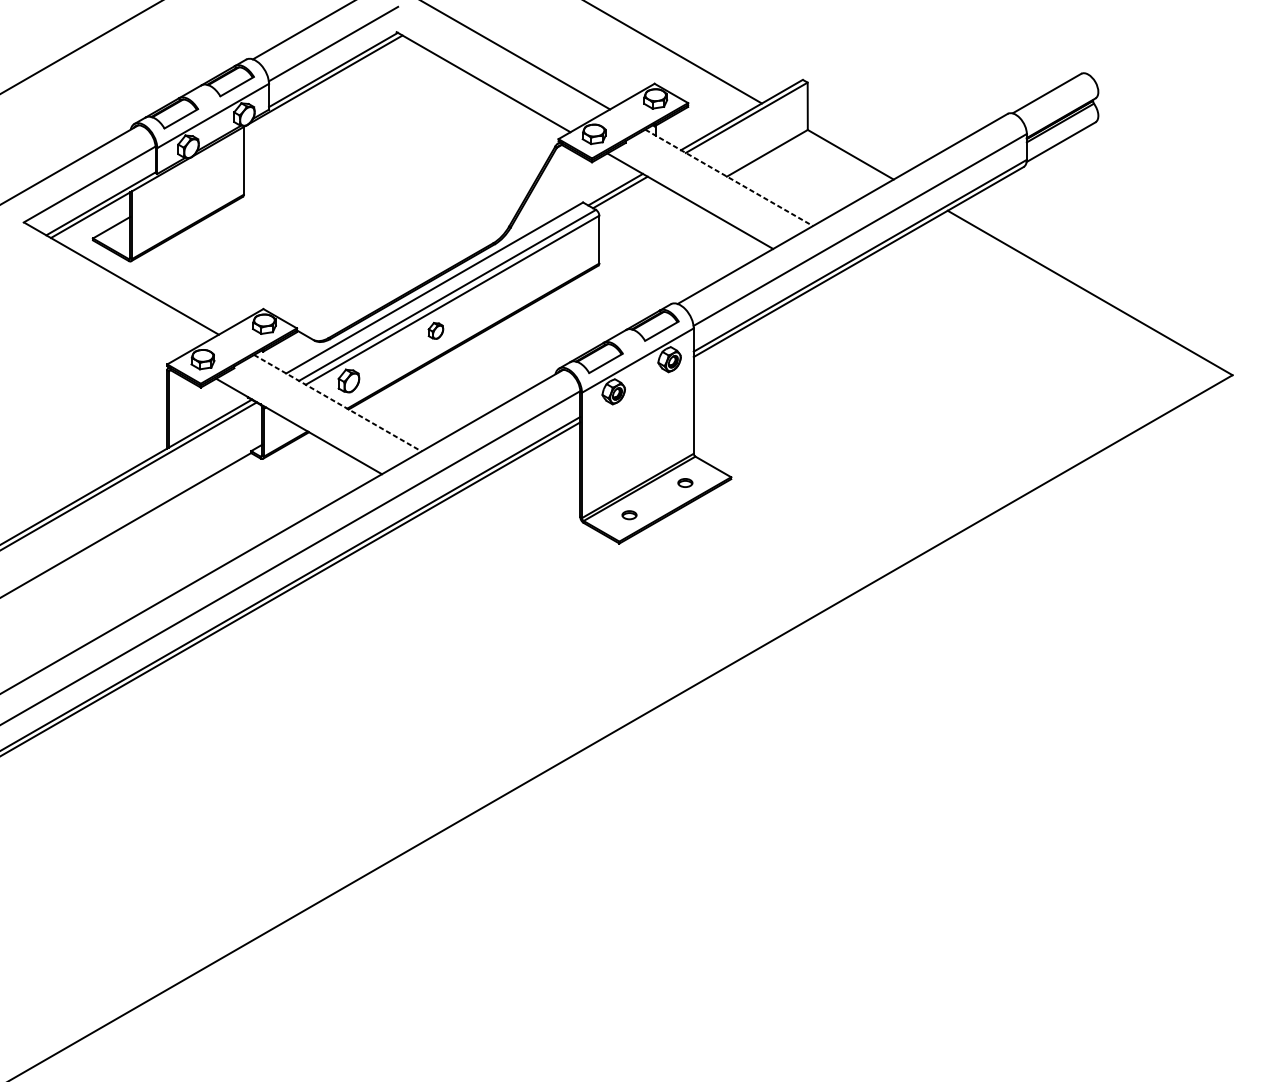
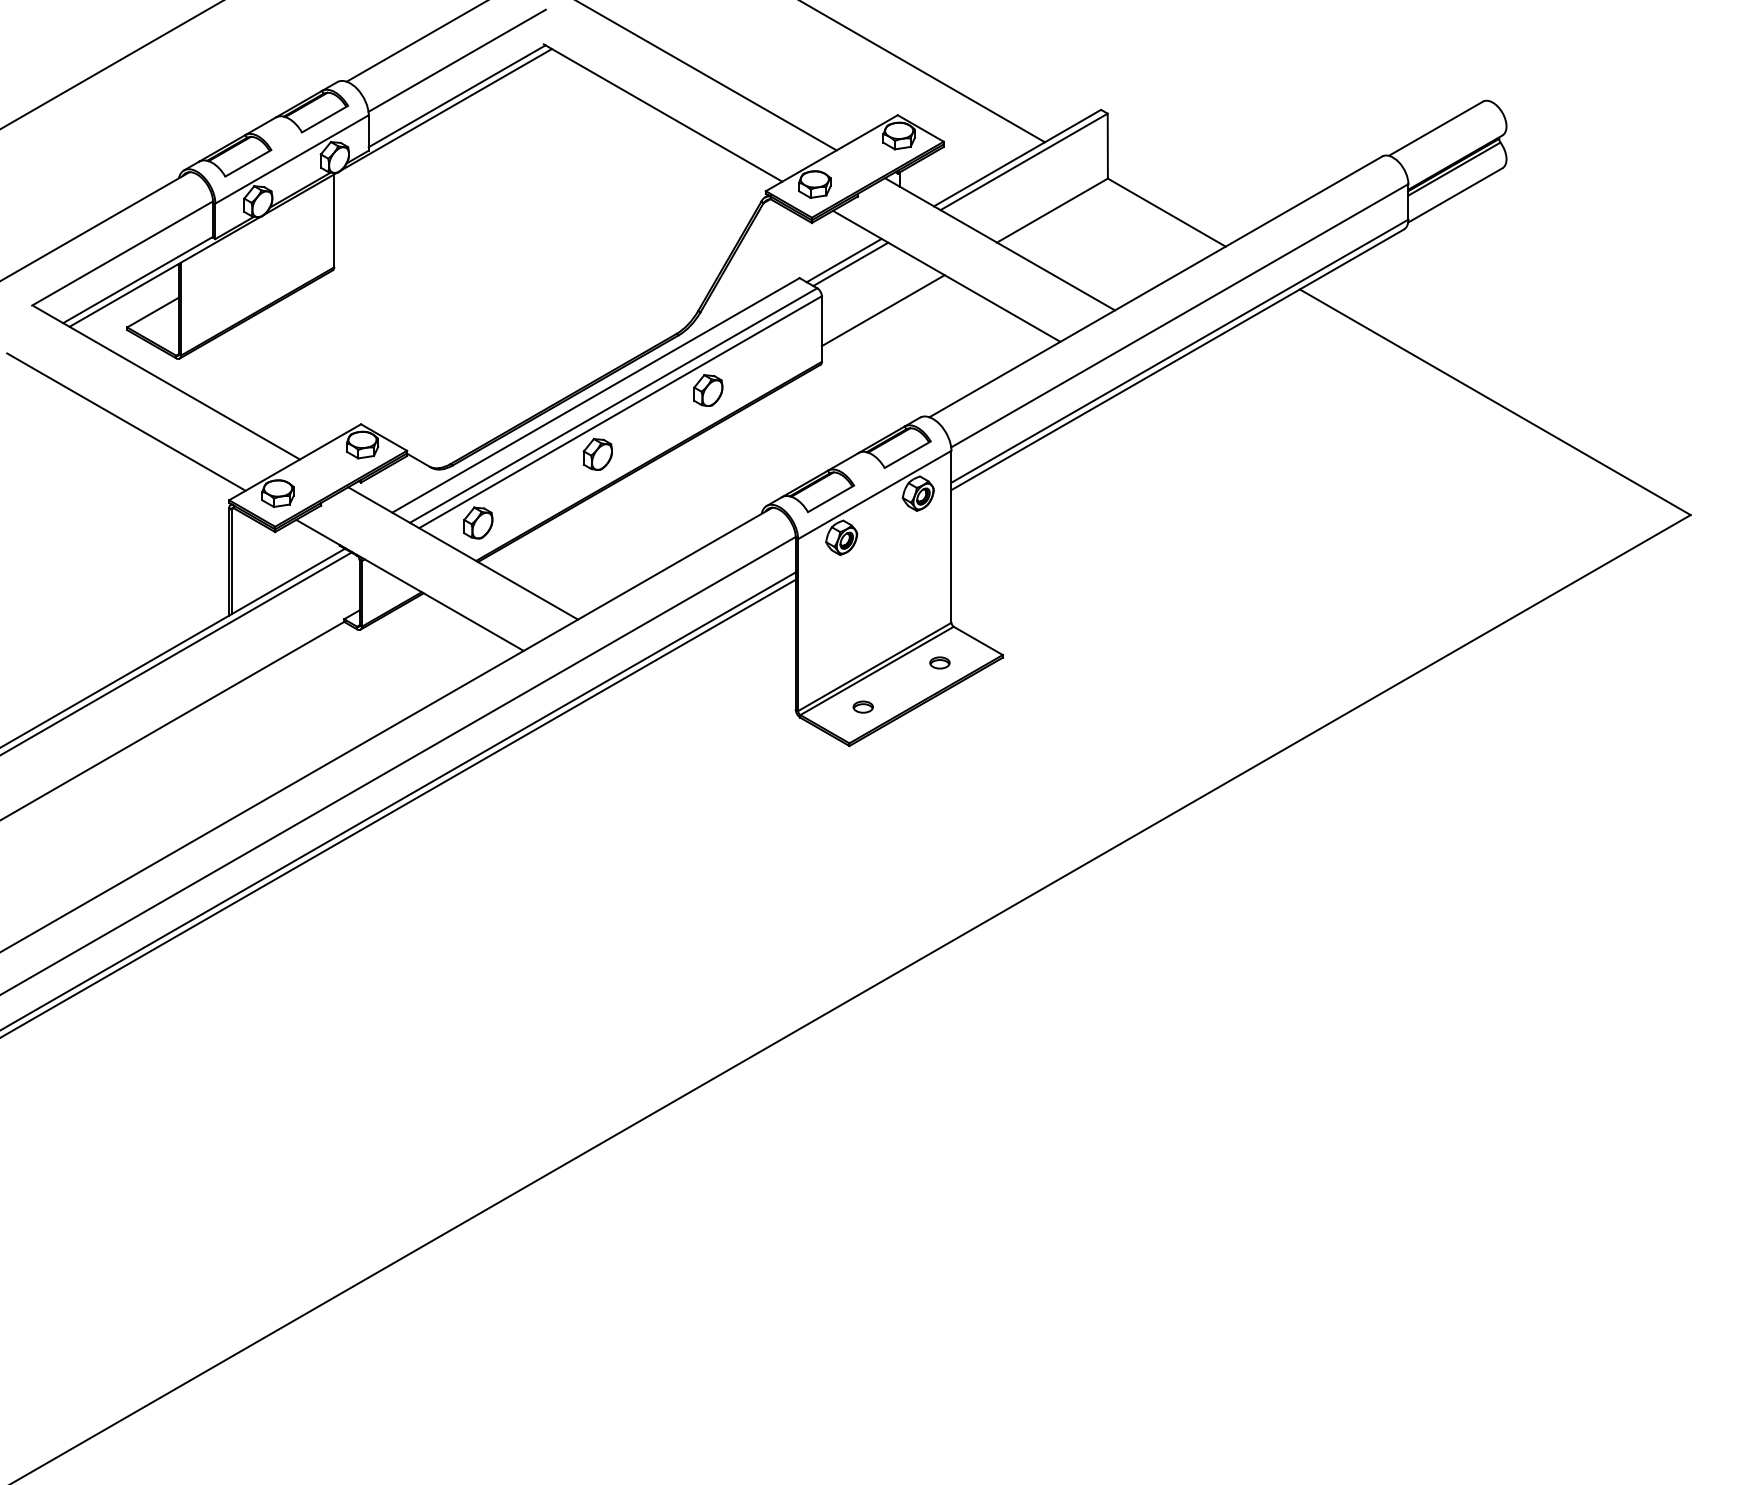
line: (729, 178) -> (1000, 244), dashed -> solid
line: (643, 226) -> (882, 310), added
part: (516, 284) -> (708, 390), added
line: (92, 307) -> (126, 421), added
part: (435, 330) -> (597, 453), size x1.43
line: (338, 403) -> (463, 553), dashed -> solid

